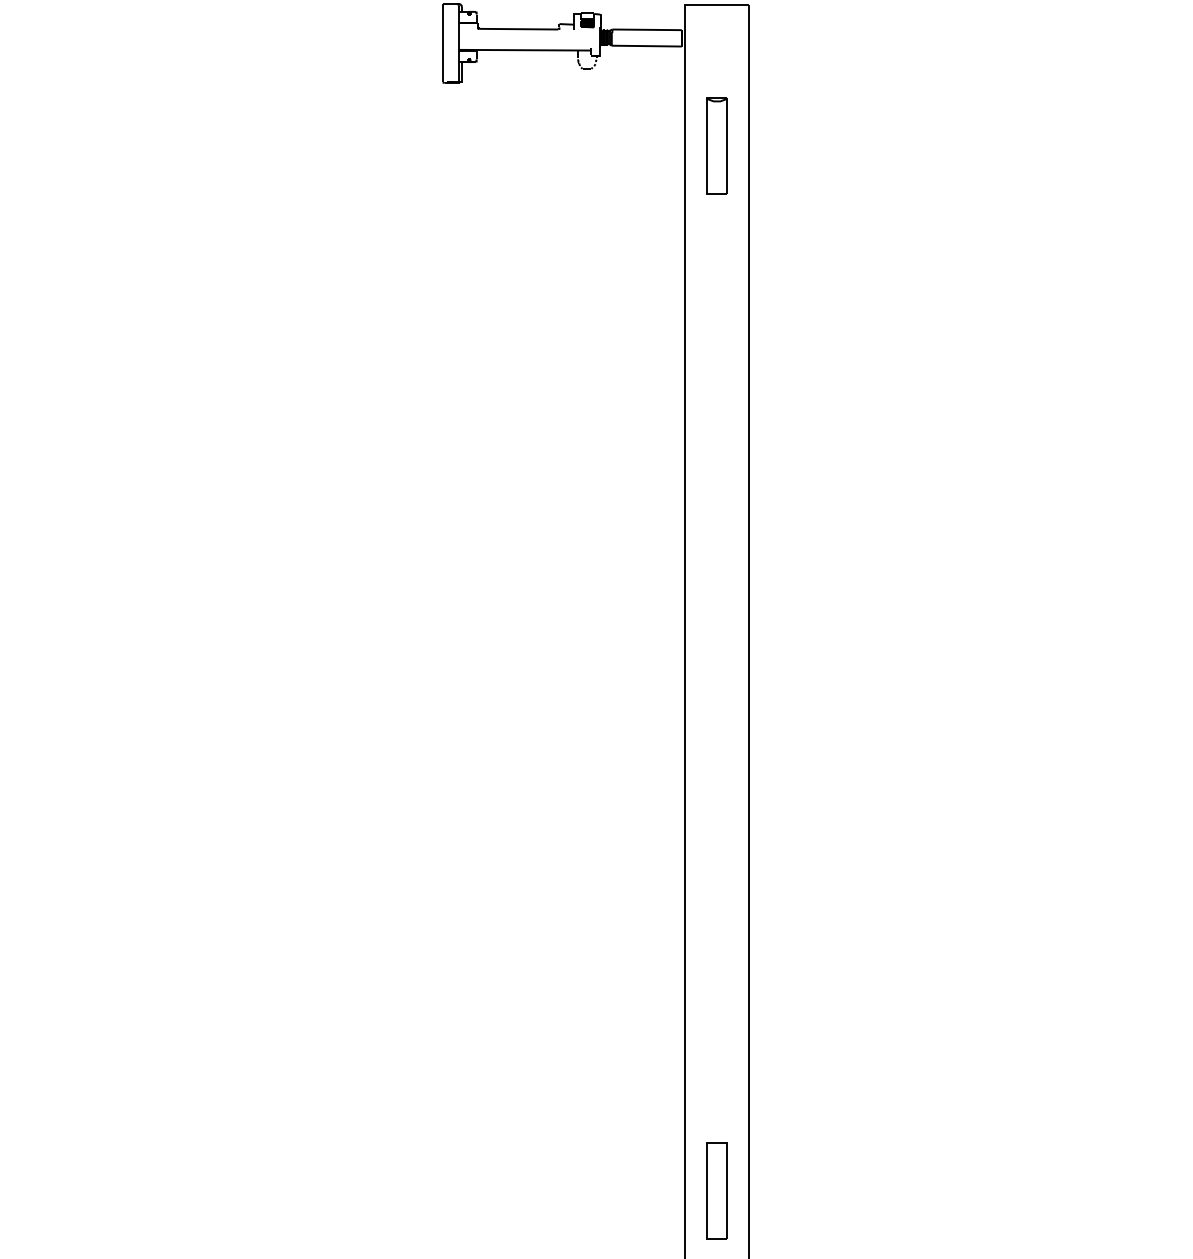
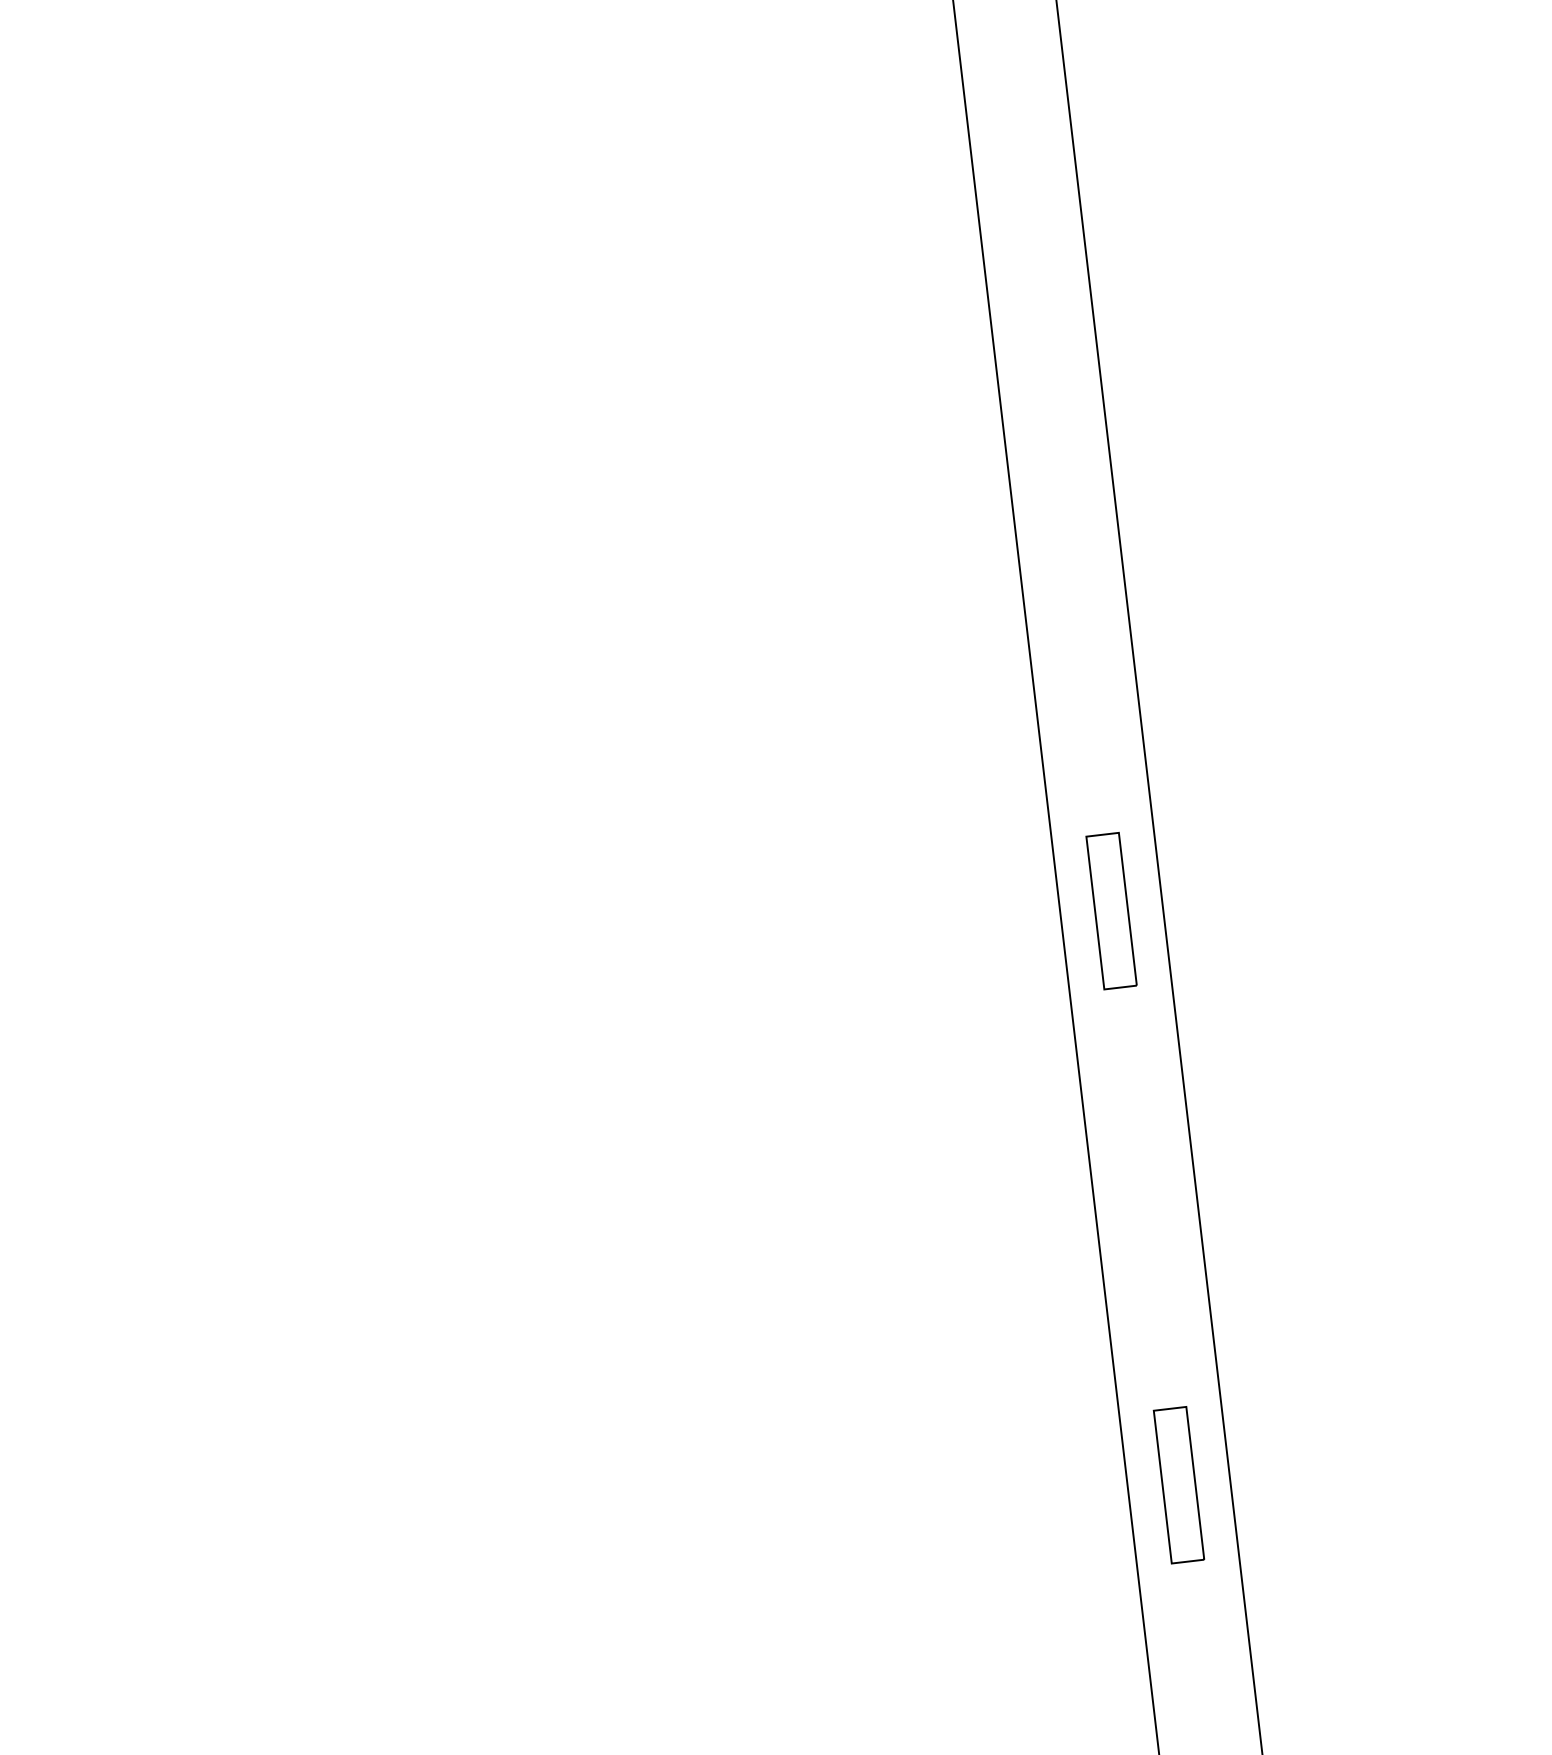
part: (716, 830) -> (1110, 910), added

